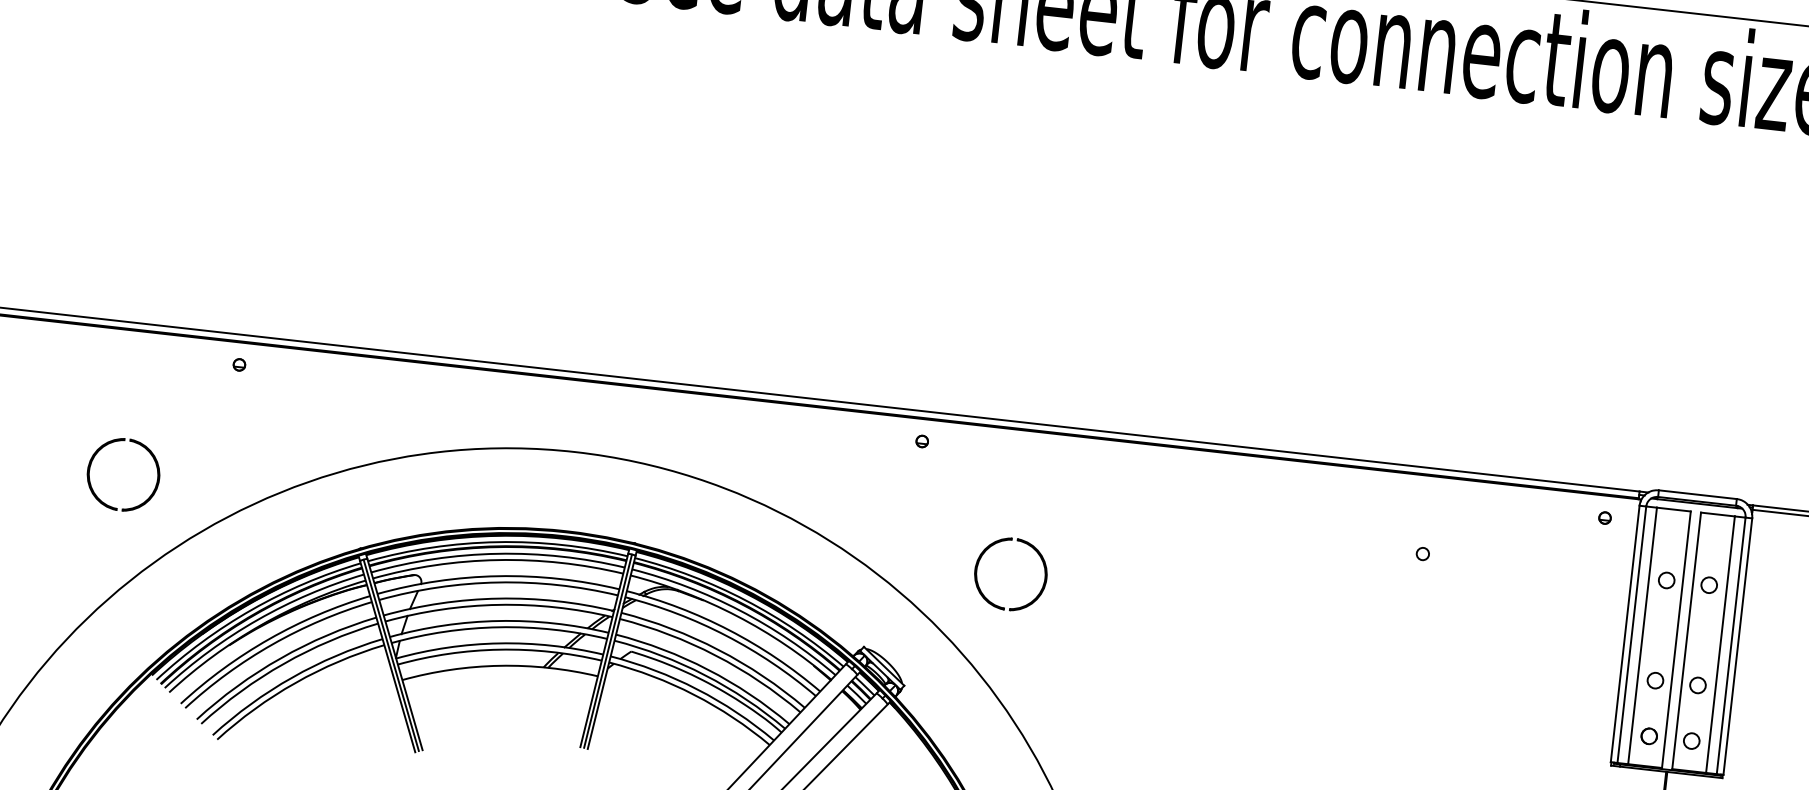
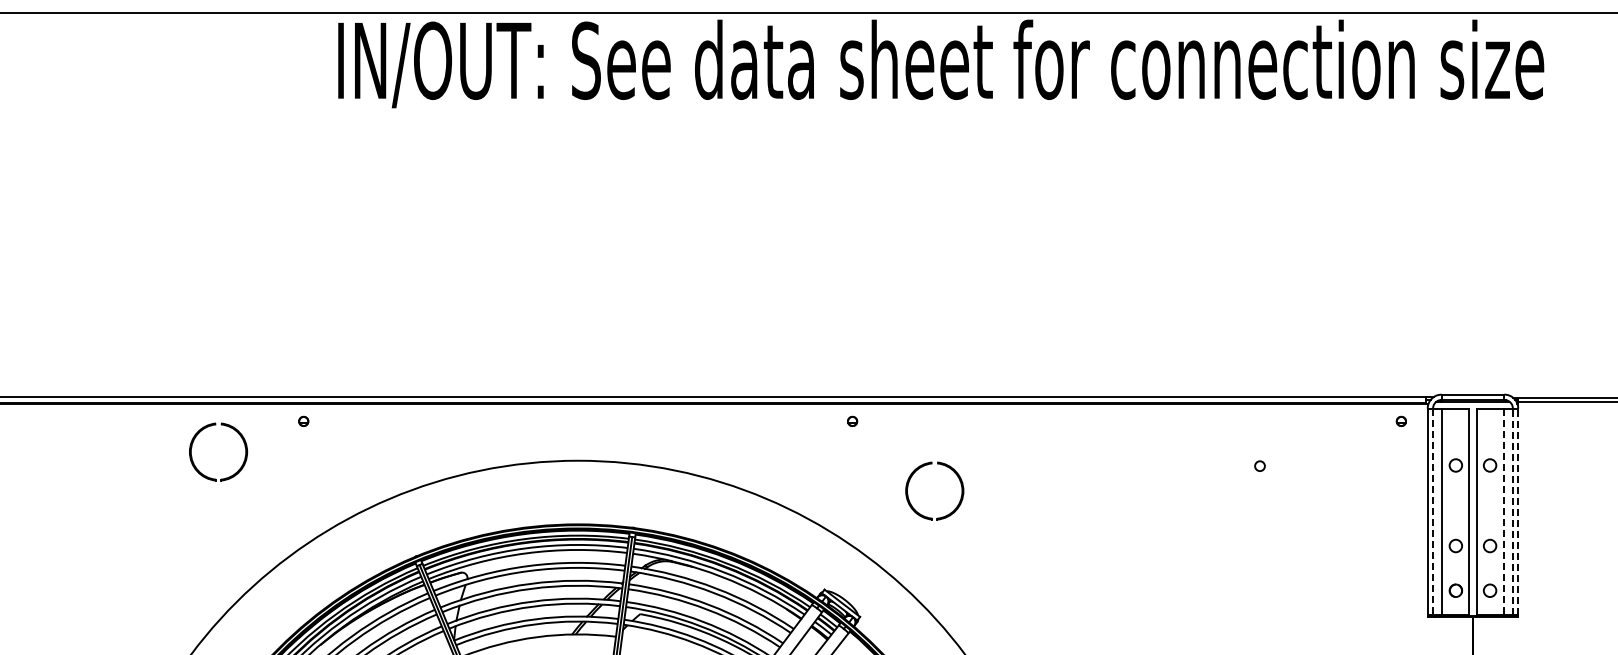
part: (111, 443) -> (206, 428), moved
part: (994, 545) -> (919, 469), moved
line: (1632, 635) -> (1433, 512), solid -> dashed
line: (1720, 645) -> (1504, 512), solid -> dashed
line: (1730, 645) -> (1512, 511), solid -> dashed
line: (1738, 646) -> (1518, 511), solid -> dashed

